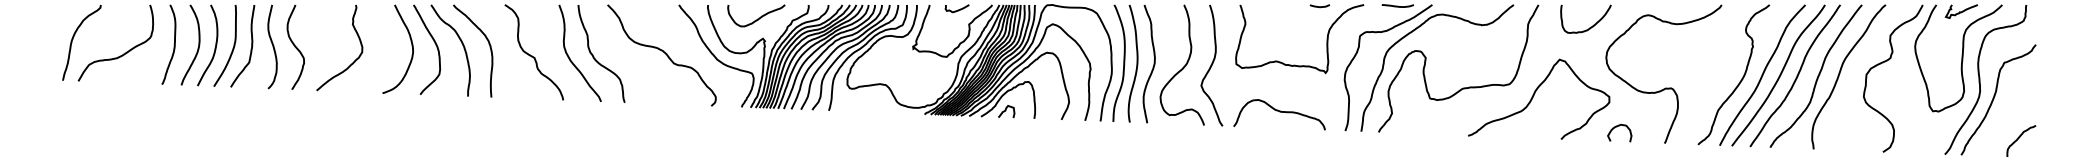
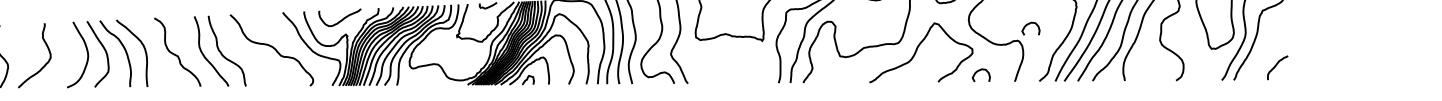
curve: (1687, 67) -> (1029, 24), added
curve: (1279, 112) -> (729, 71), removed

